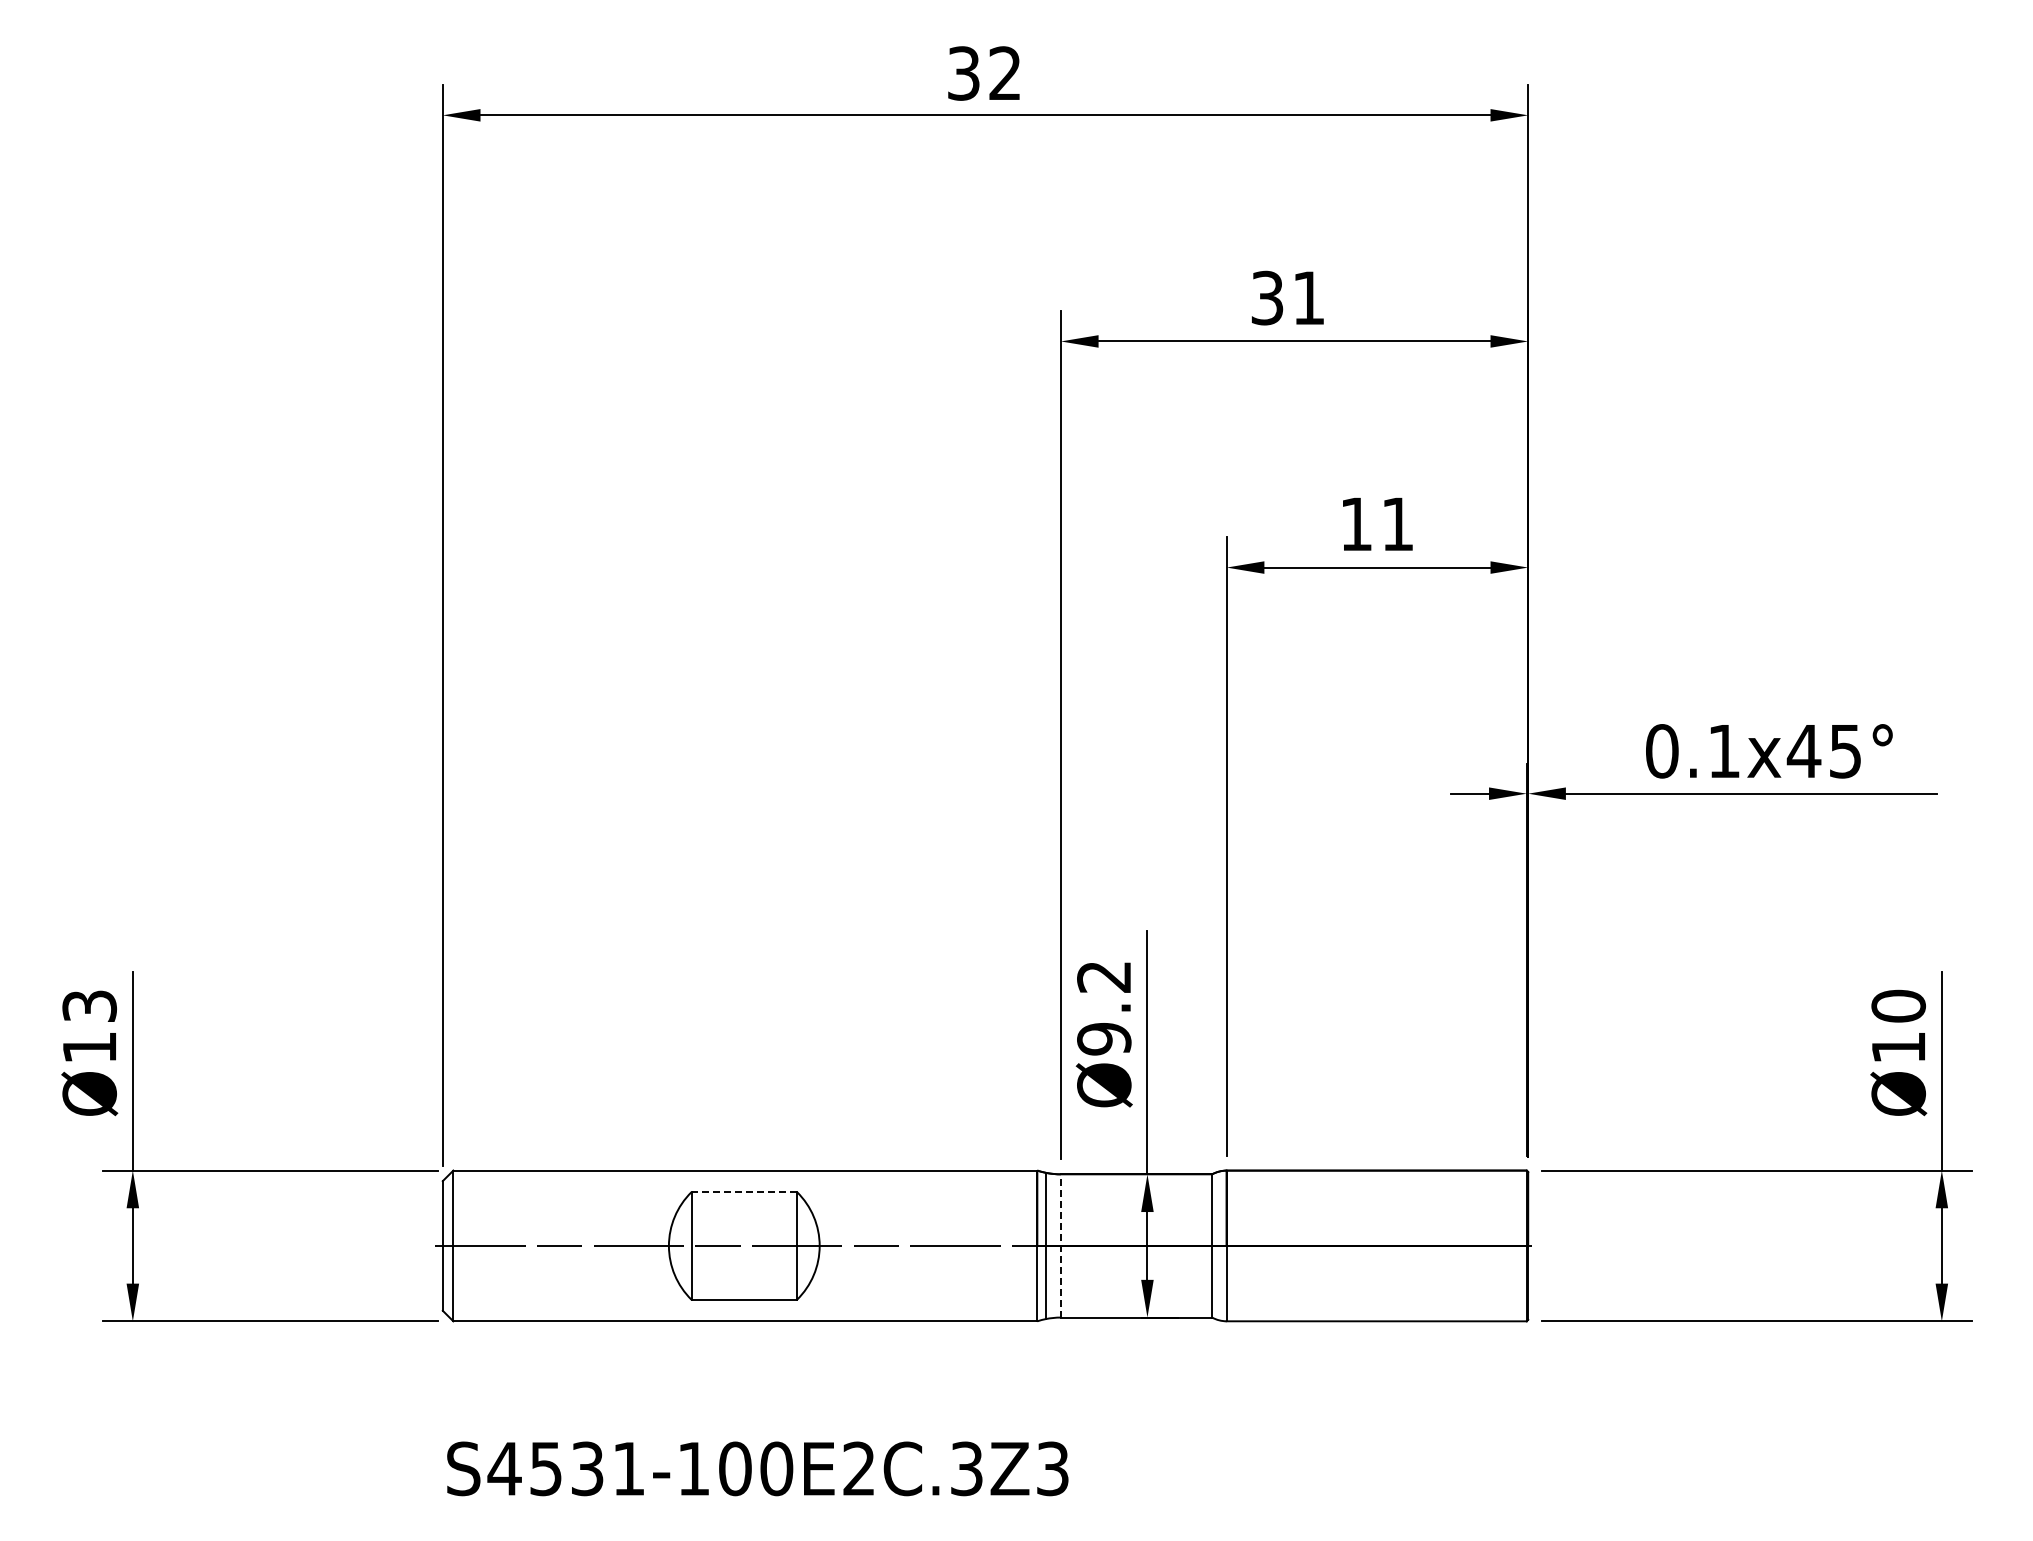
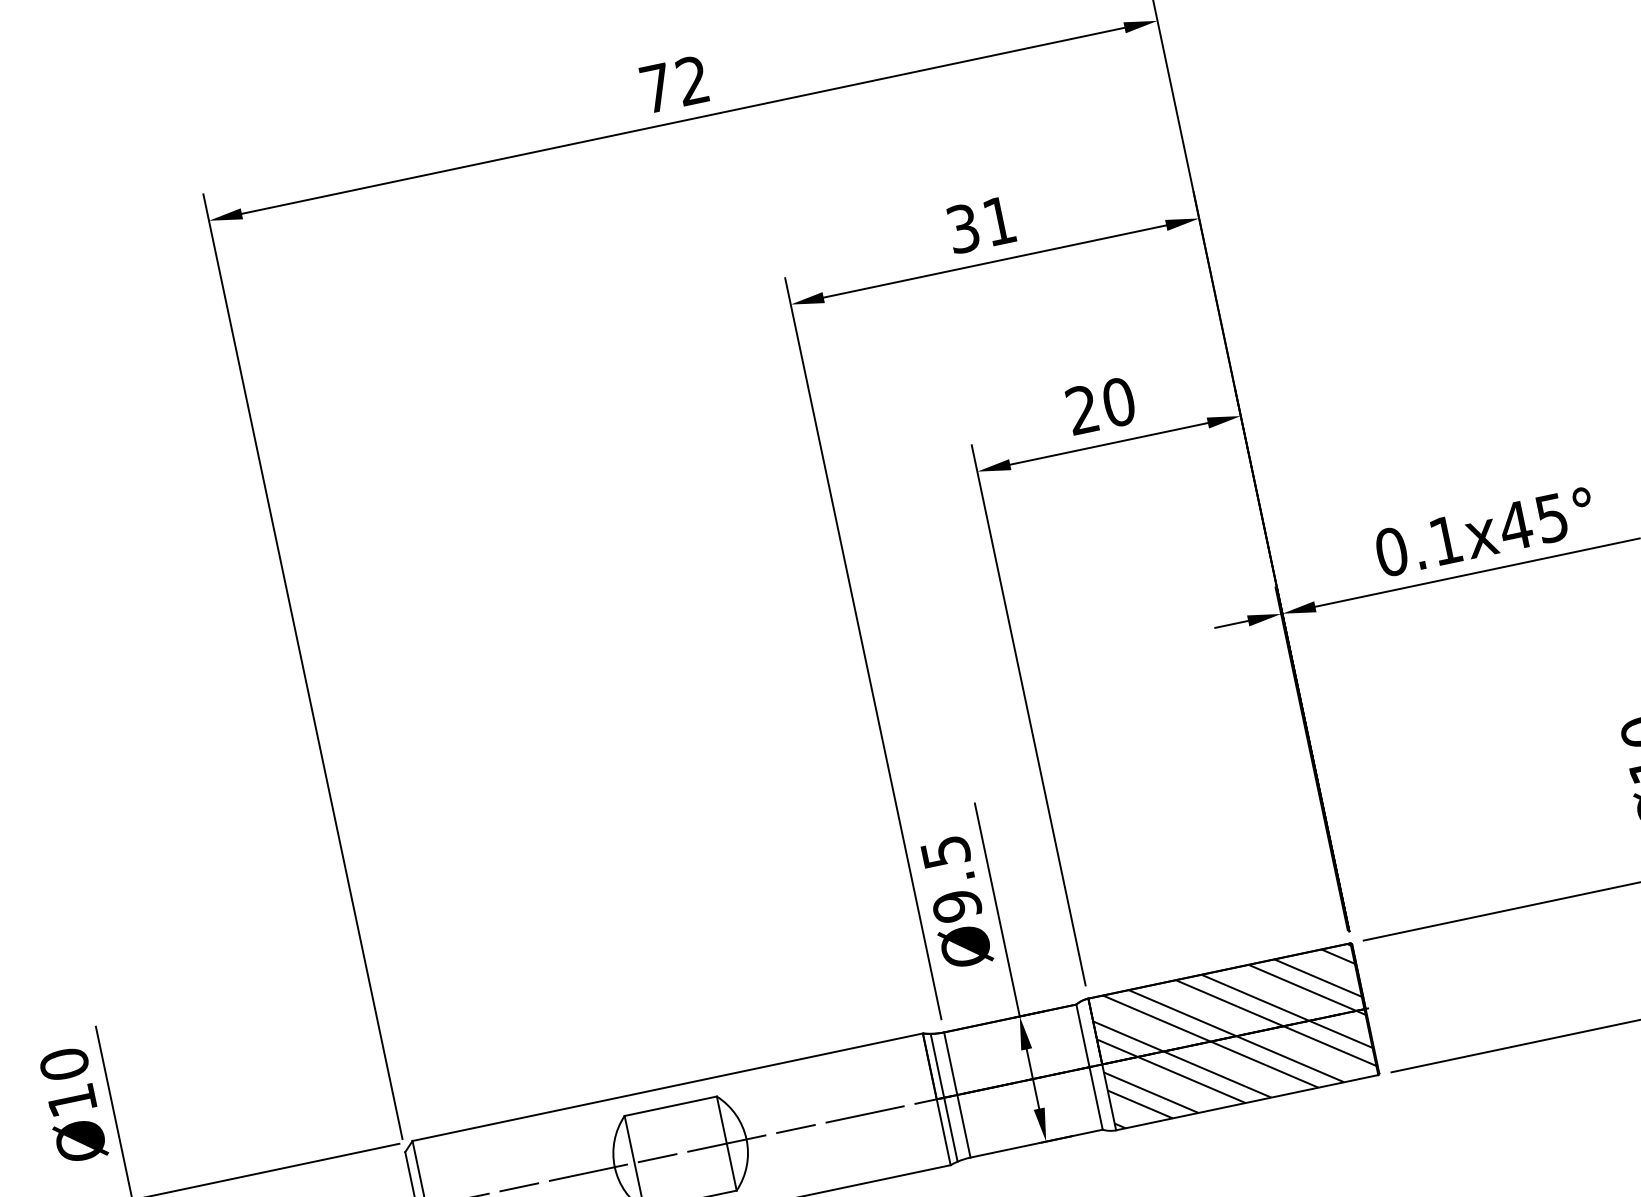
text: (963, 73) -> (656, 88), 32 -> 72
text: (1377, 524) -> (1101, 406), 11 -> 20
text: (1104, 977) -> (946, 852), Ø9.2 -> Ø9.5
text: (89, 1005) -> (64, 1063), Ø13 -> Ø10
line: (744, 1192) -> (671, 1106), dashed -> solid
line: (1060, 1245) -> (956, 1094), dashed -> solid
hatch: (1377, 1245) -> (1233, 1036), added

